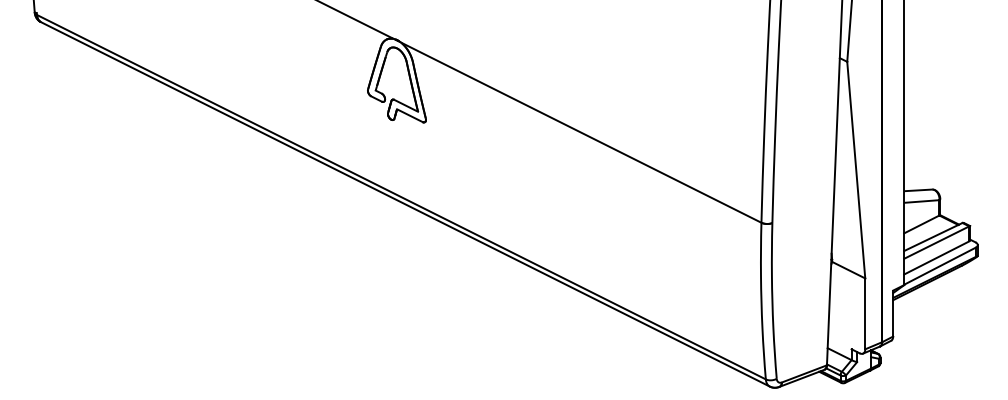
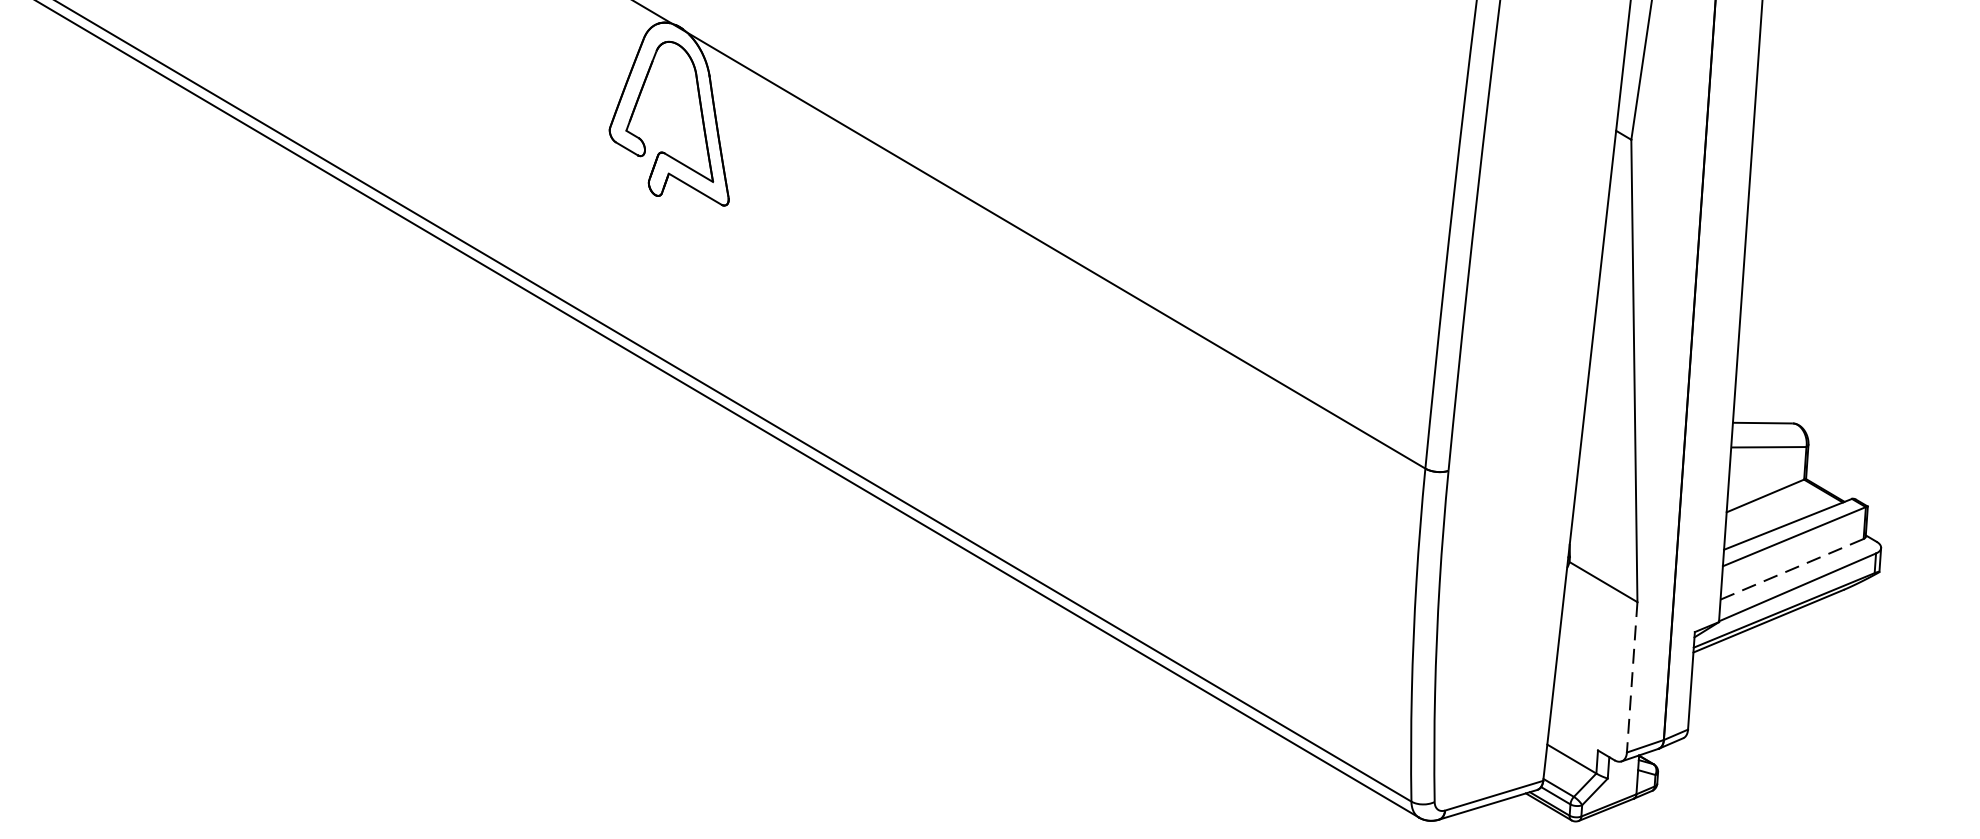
line: (936, 257) -> (1791, 568), solid -> dashed
line: (865, 314) -> (1632, 678), solid -> dashed

